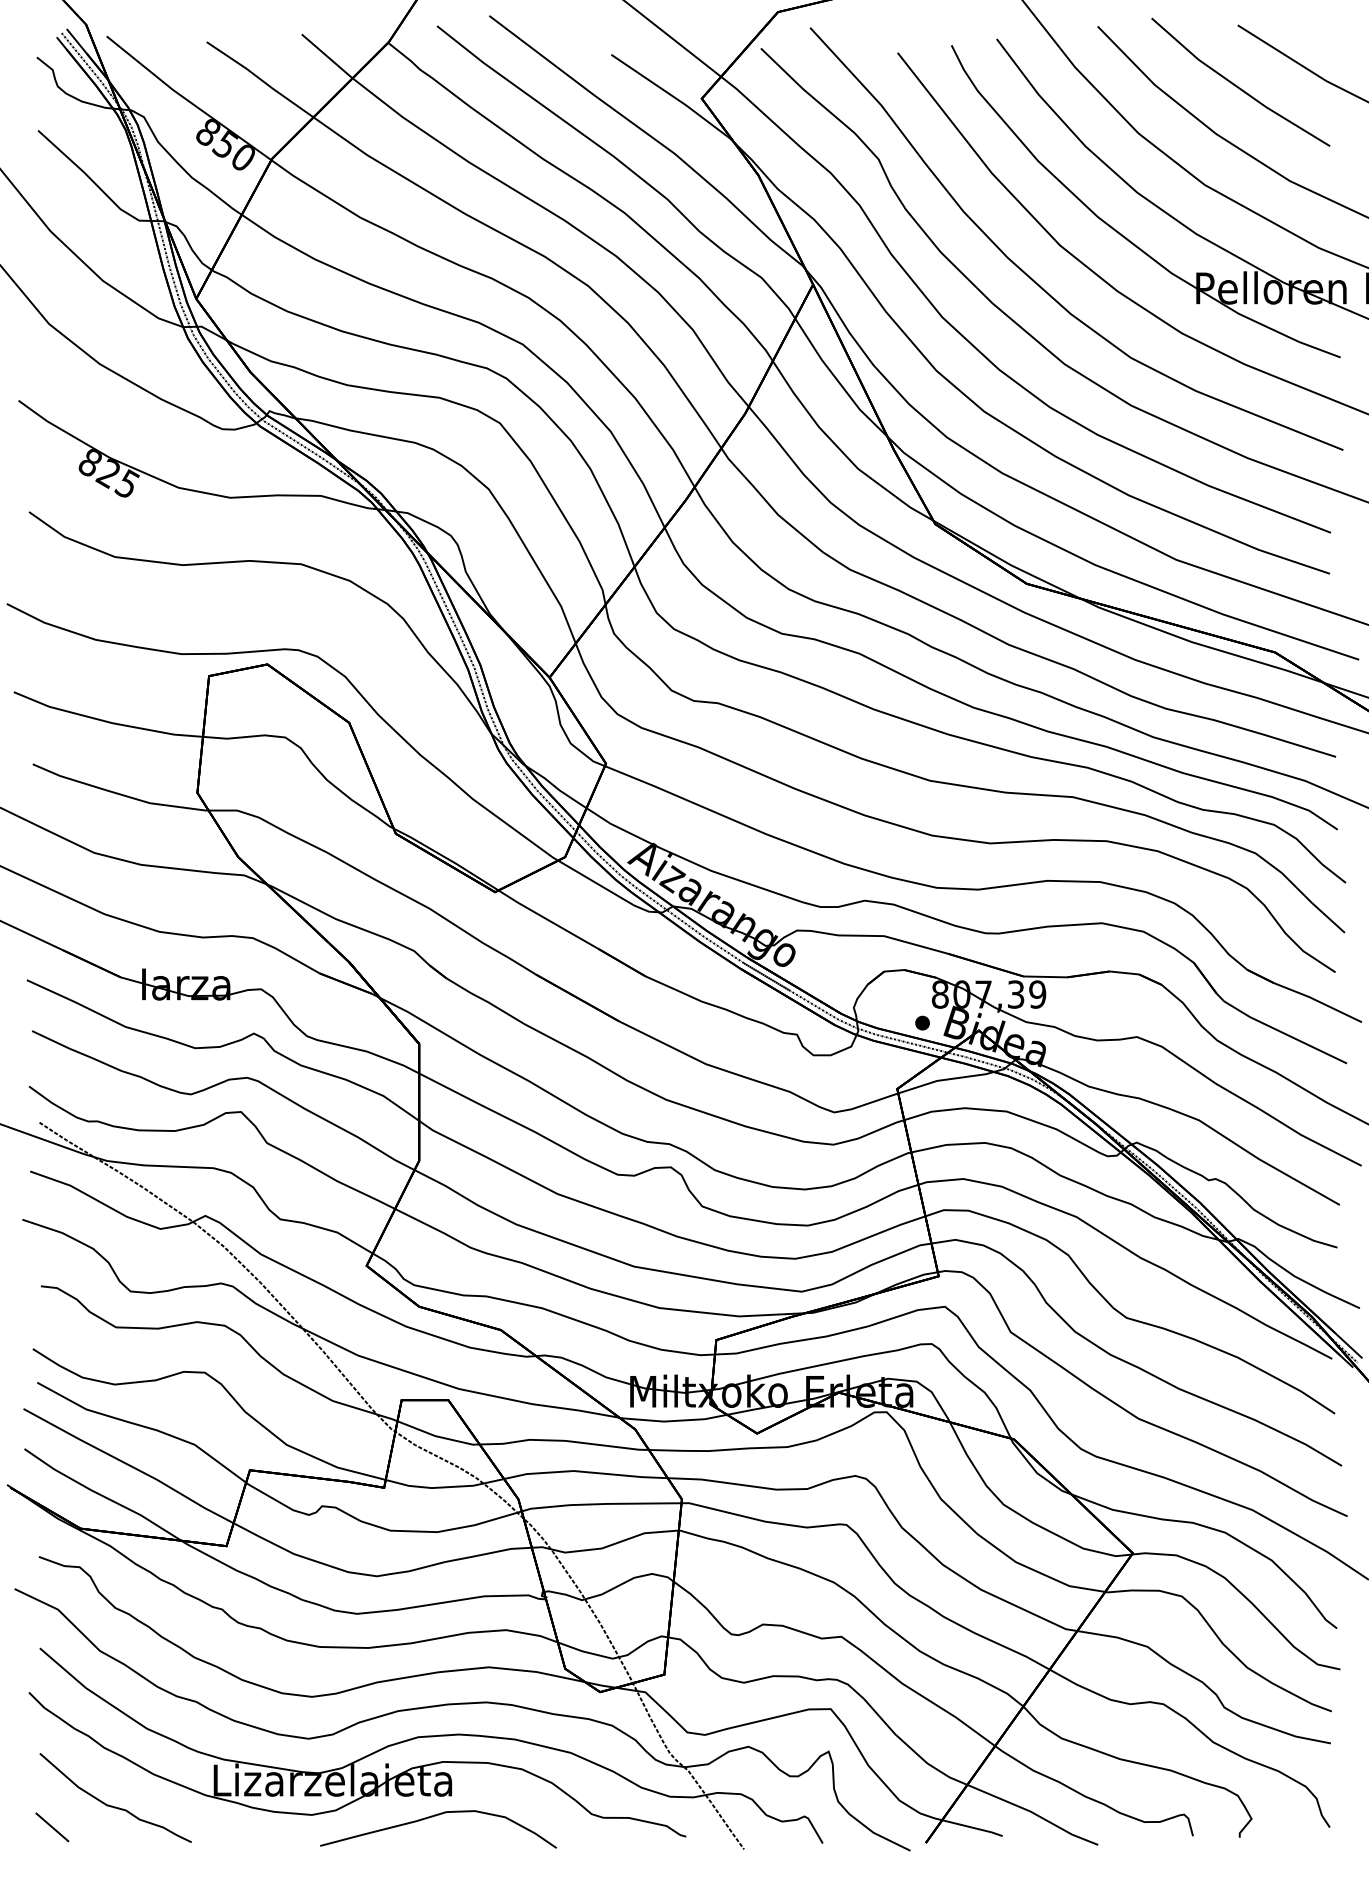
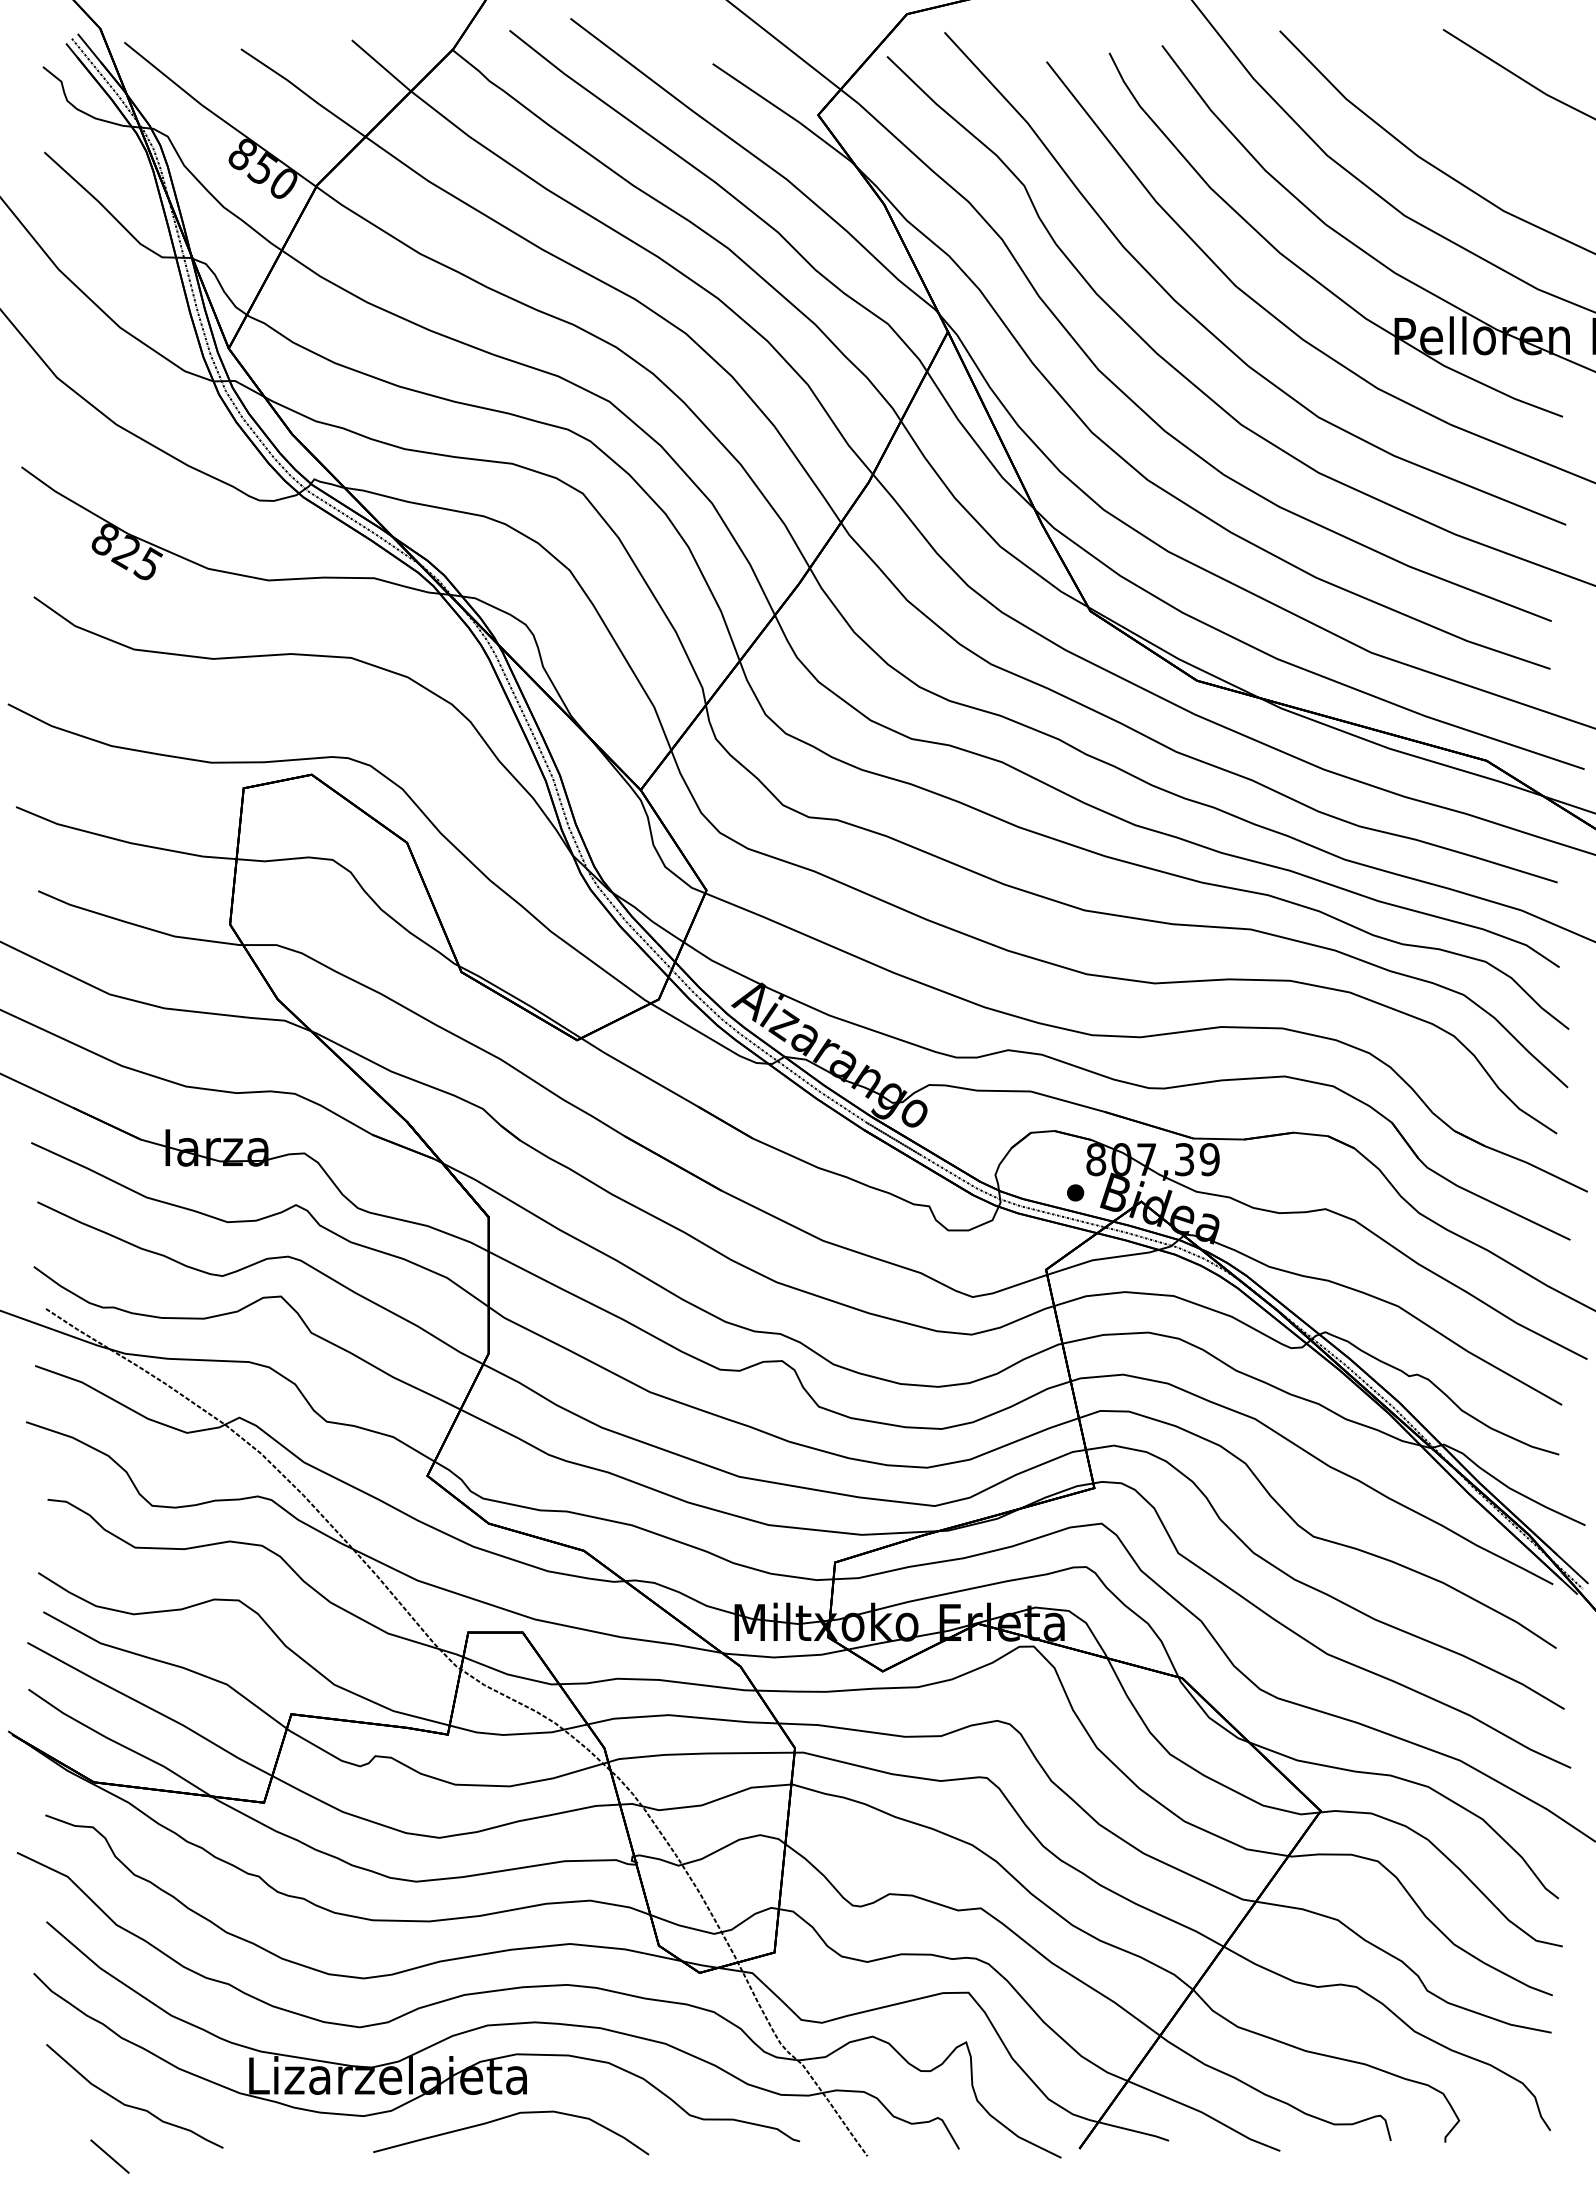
part: (1240, 81) -> (1446, 95), removed
line: (51, 1827) -> (109, 2156), moved

